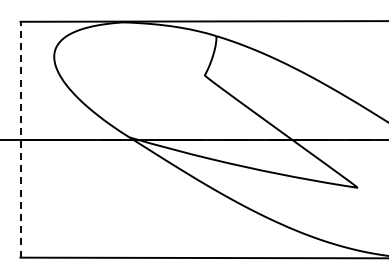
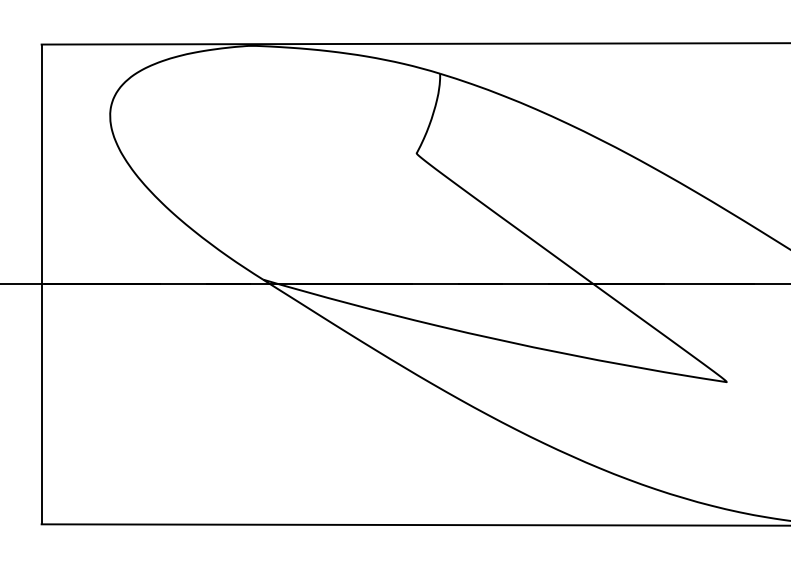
line: (20, 139) -> (41, 283), dashed -> solid

